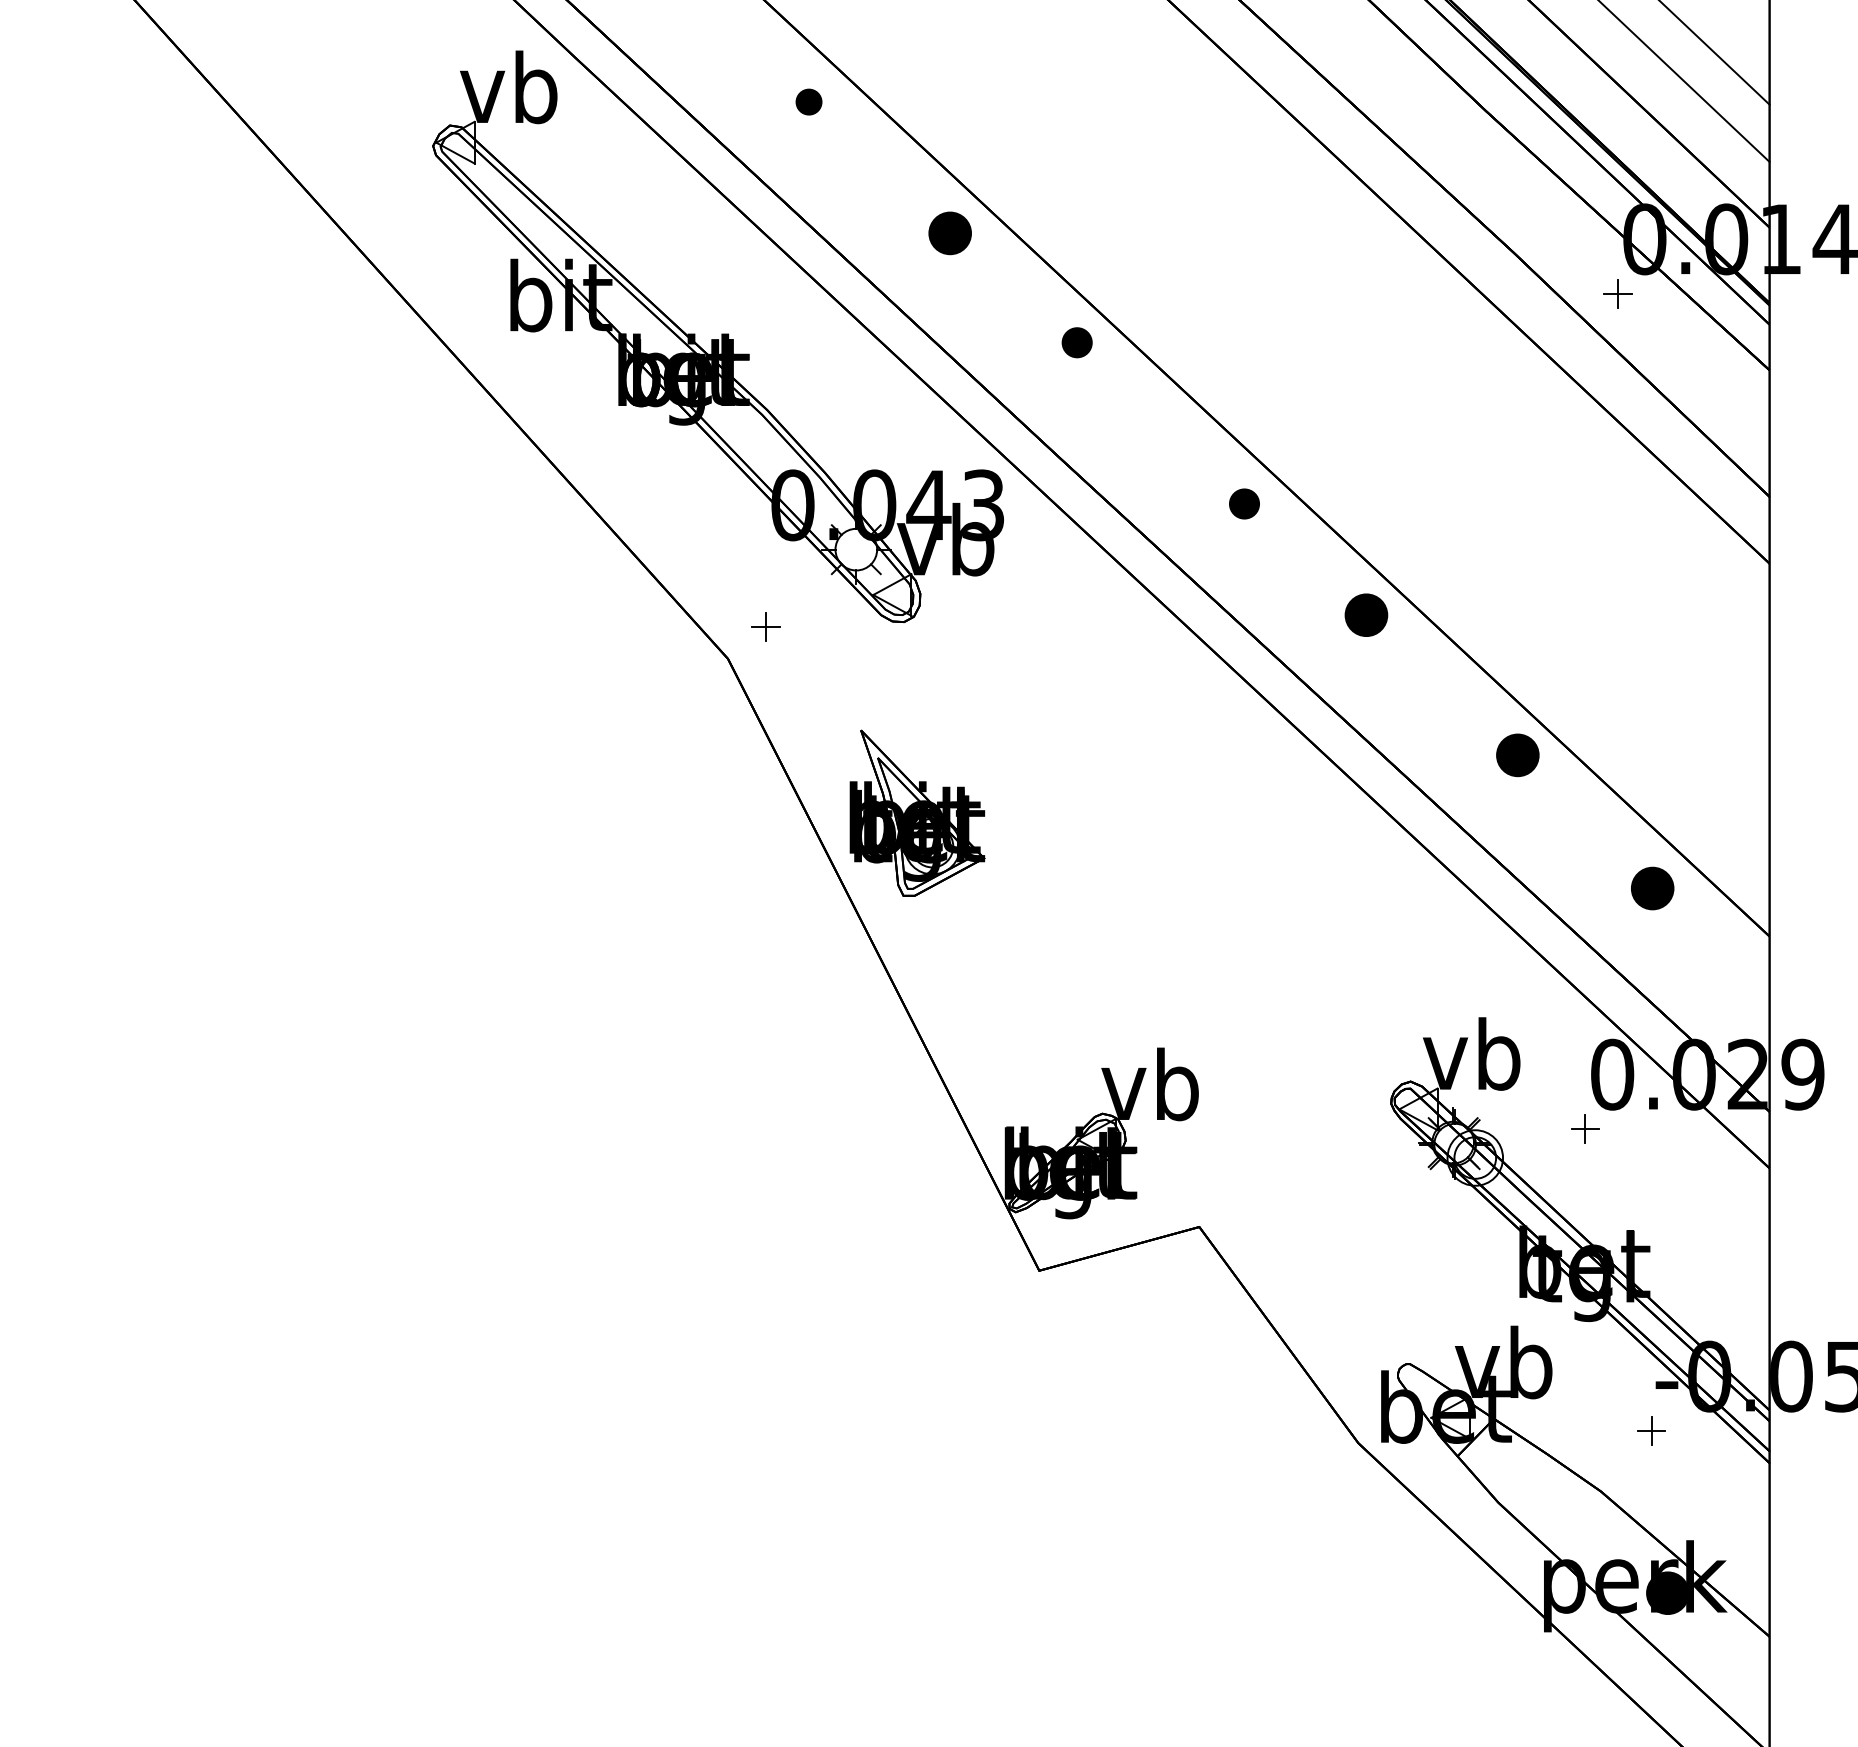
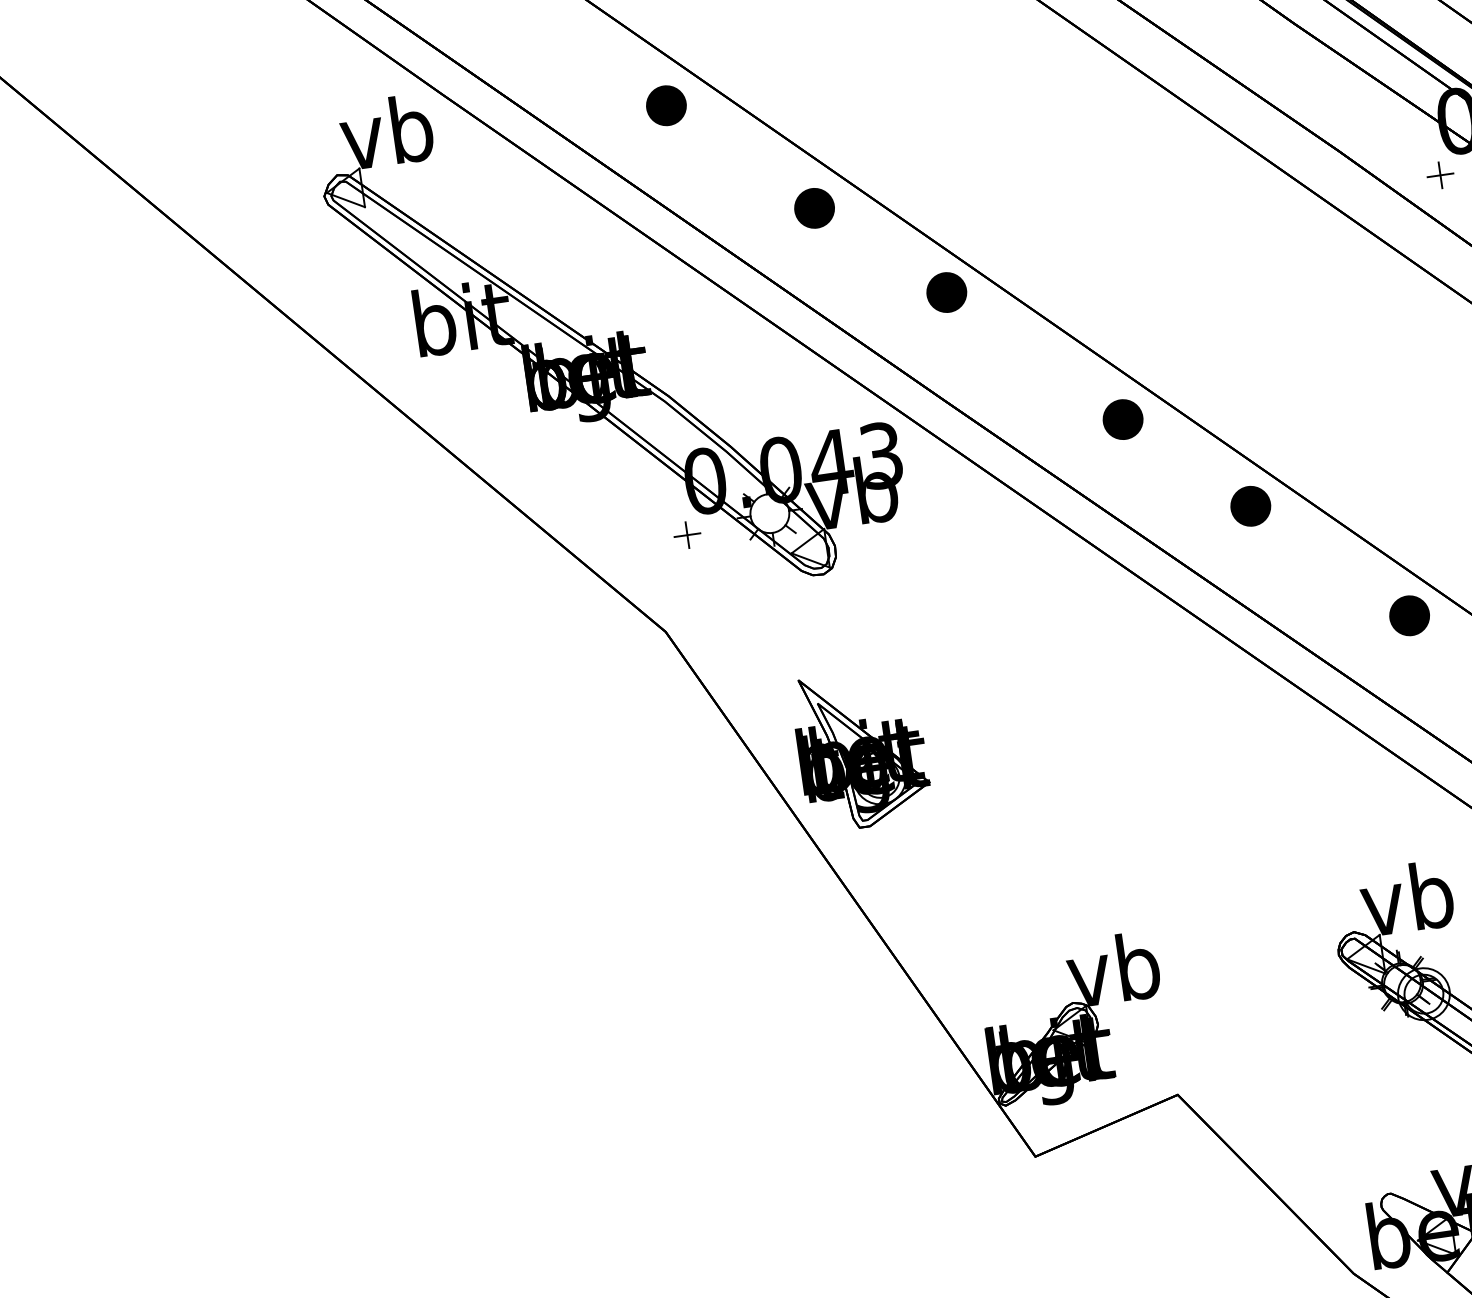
part: (808, 101) -> (665, 105), size x1.67
part: (1076, 342) -> (946, 292), size x1.43
part: (1244, 503) -> (1123, 419), size x1.43
part: (765, 626) -> (687, 534), moved

